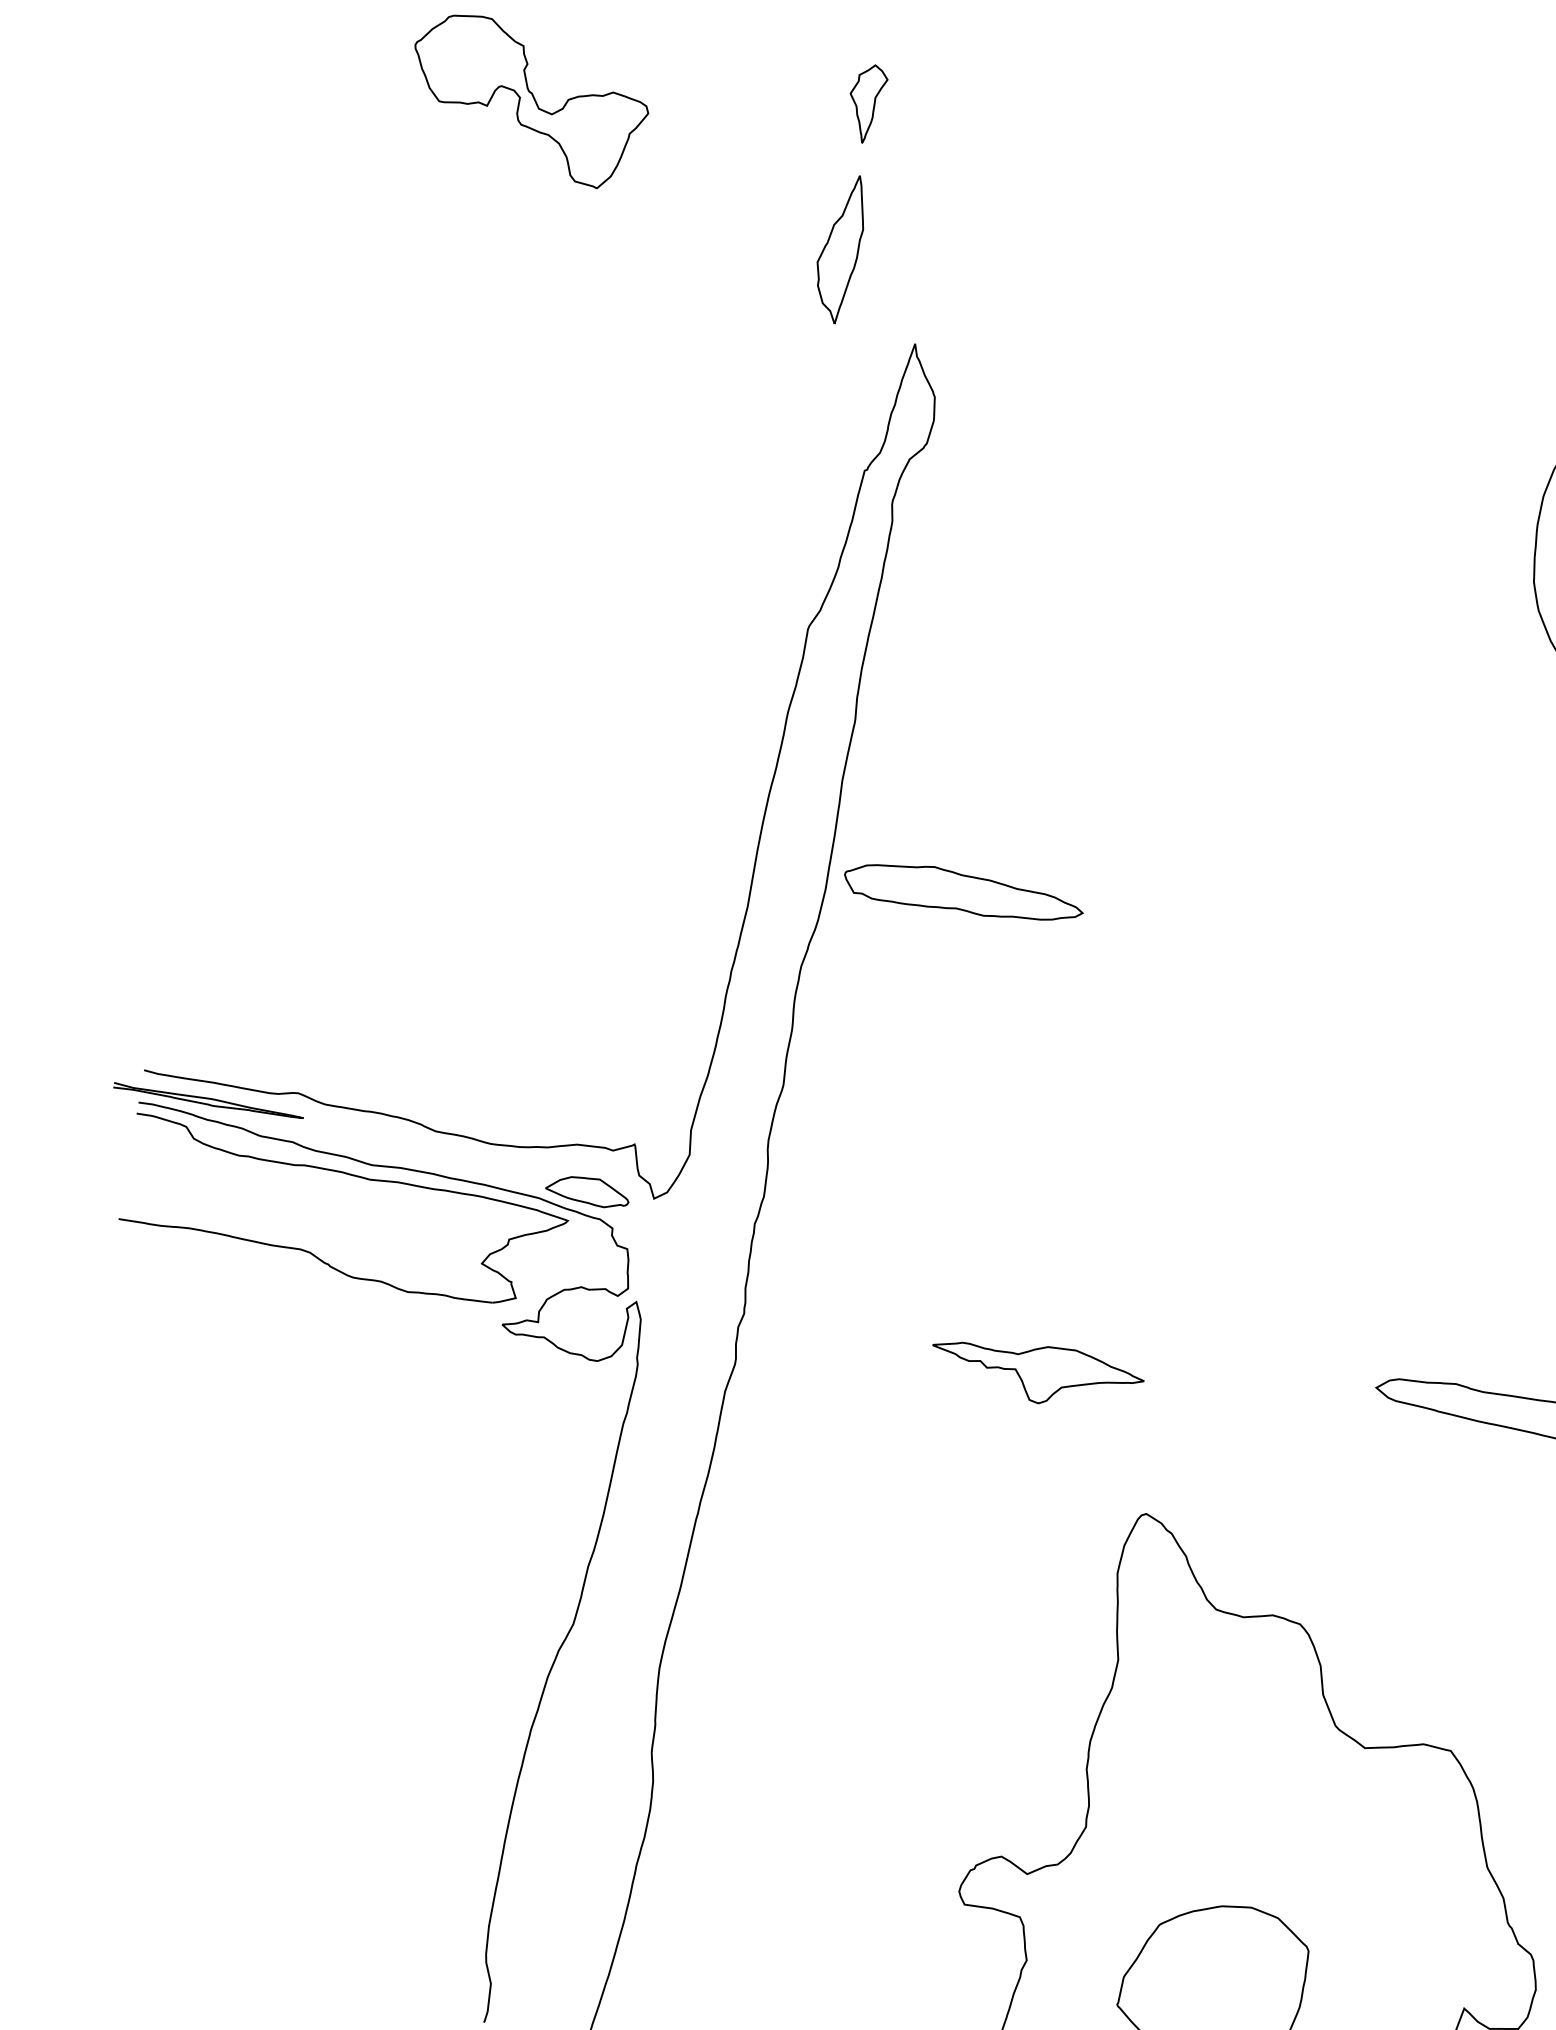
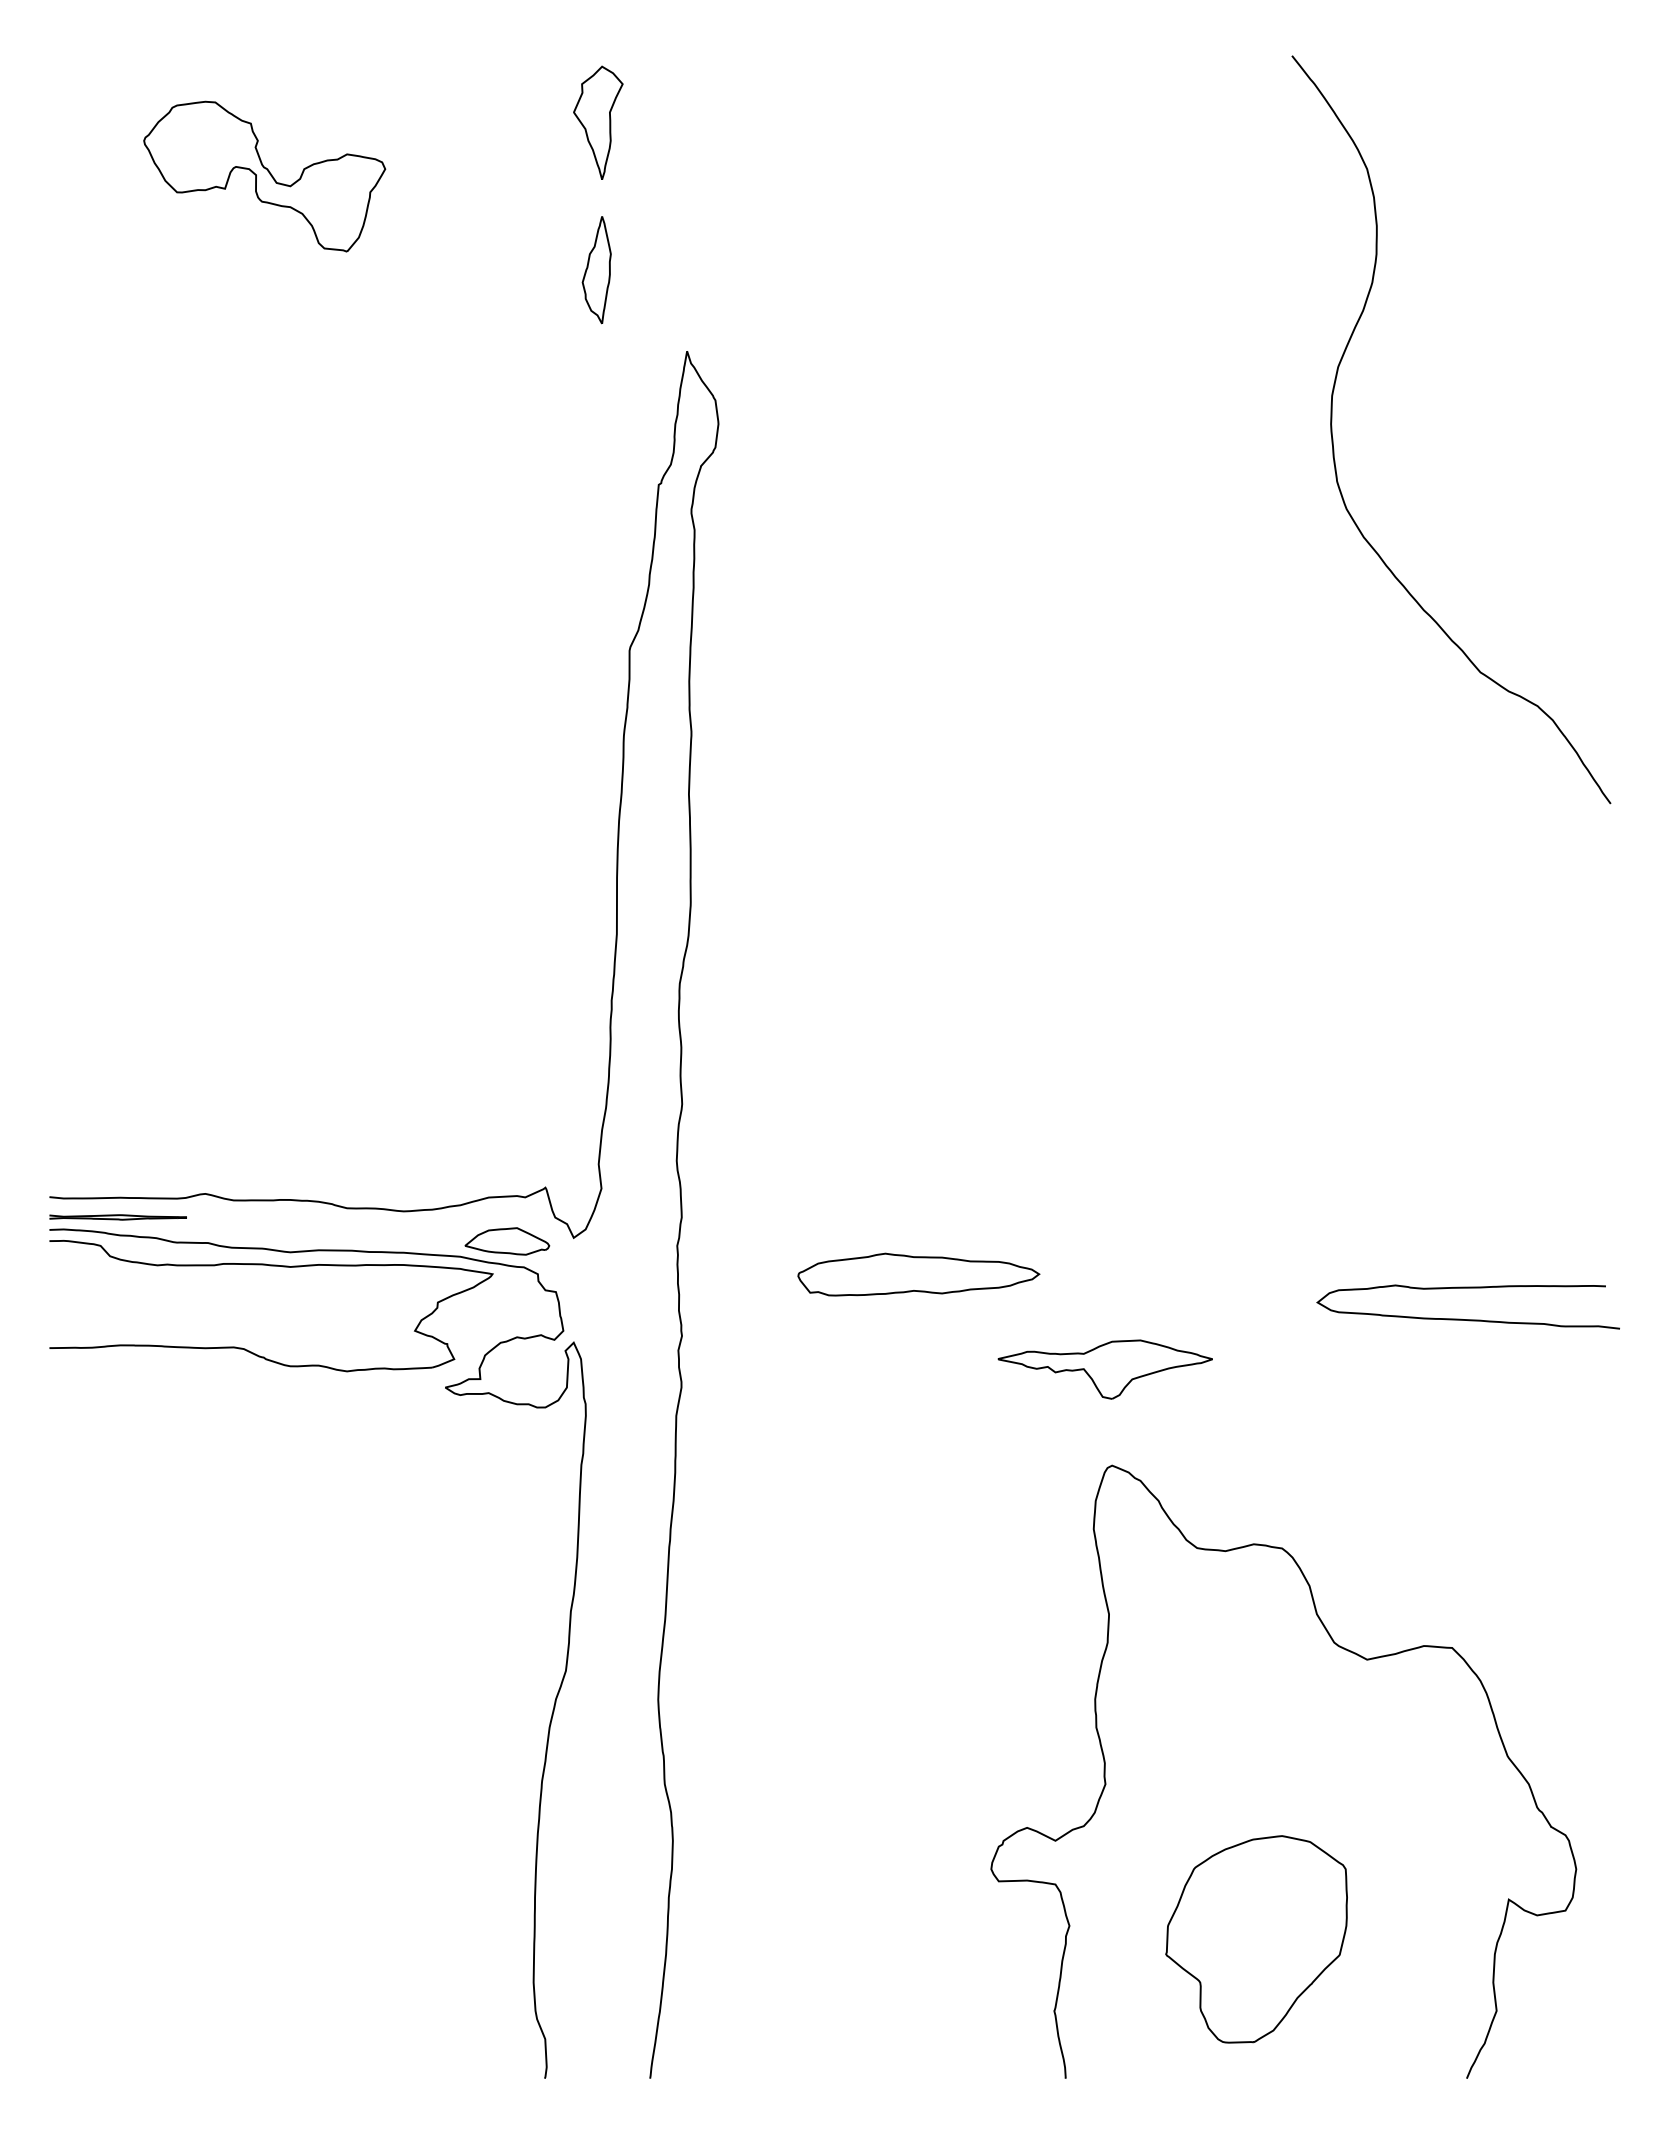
part: (866, 103) -> (598, 122), size x1.43
part: (839, 248) -> (596, 270), size x0.71
part: (963, 893) -> (918, 1274), moved
part: (207, 1101) -> (117, 1217), size x0.71
part: (1035, 1373) -> (1104, 1369), moved

